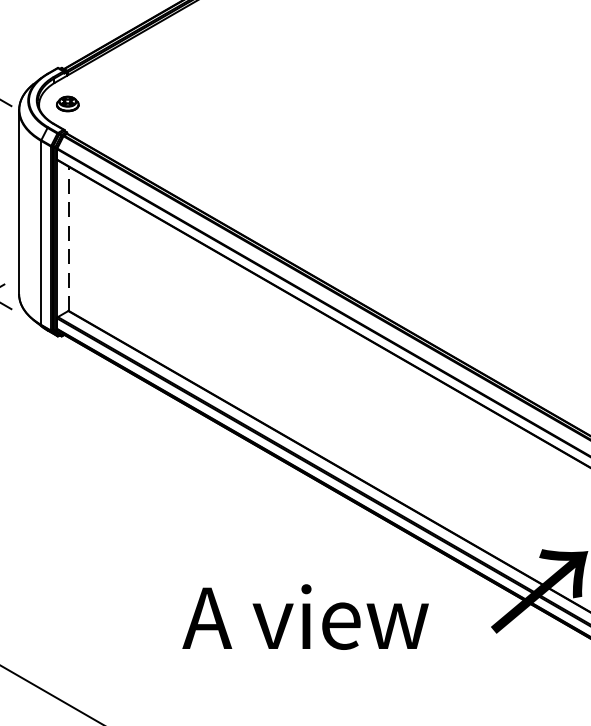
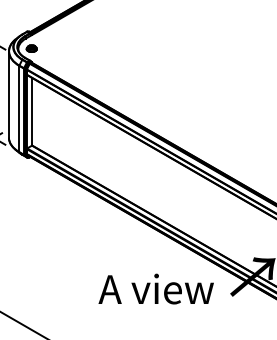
line: (69, 238) -> (32, 111), dashed -> solid
text: (304, 615) -> (155, 288), moved

